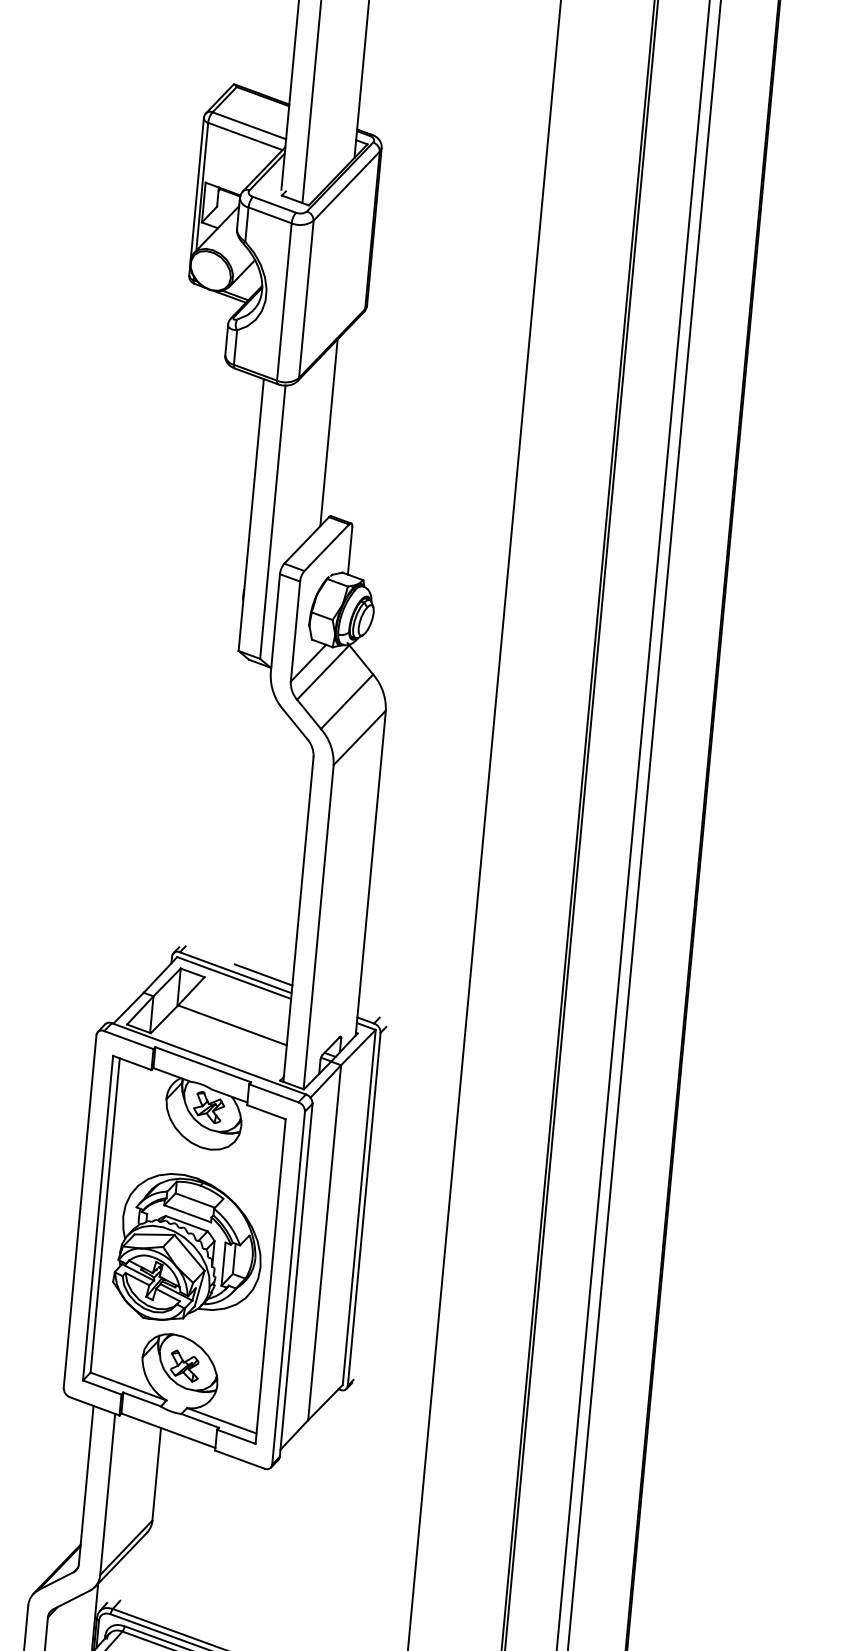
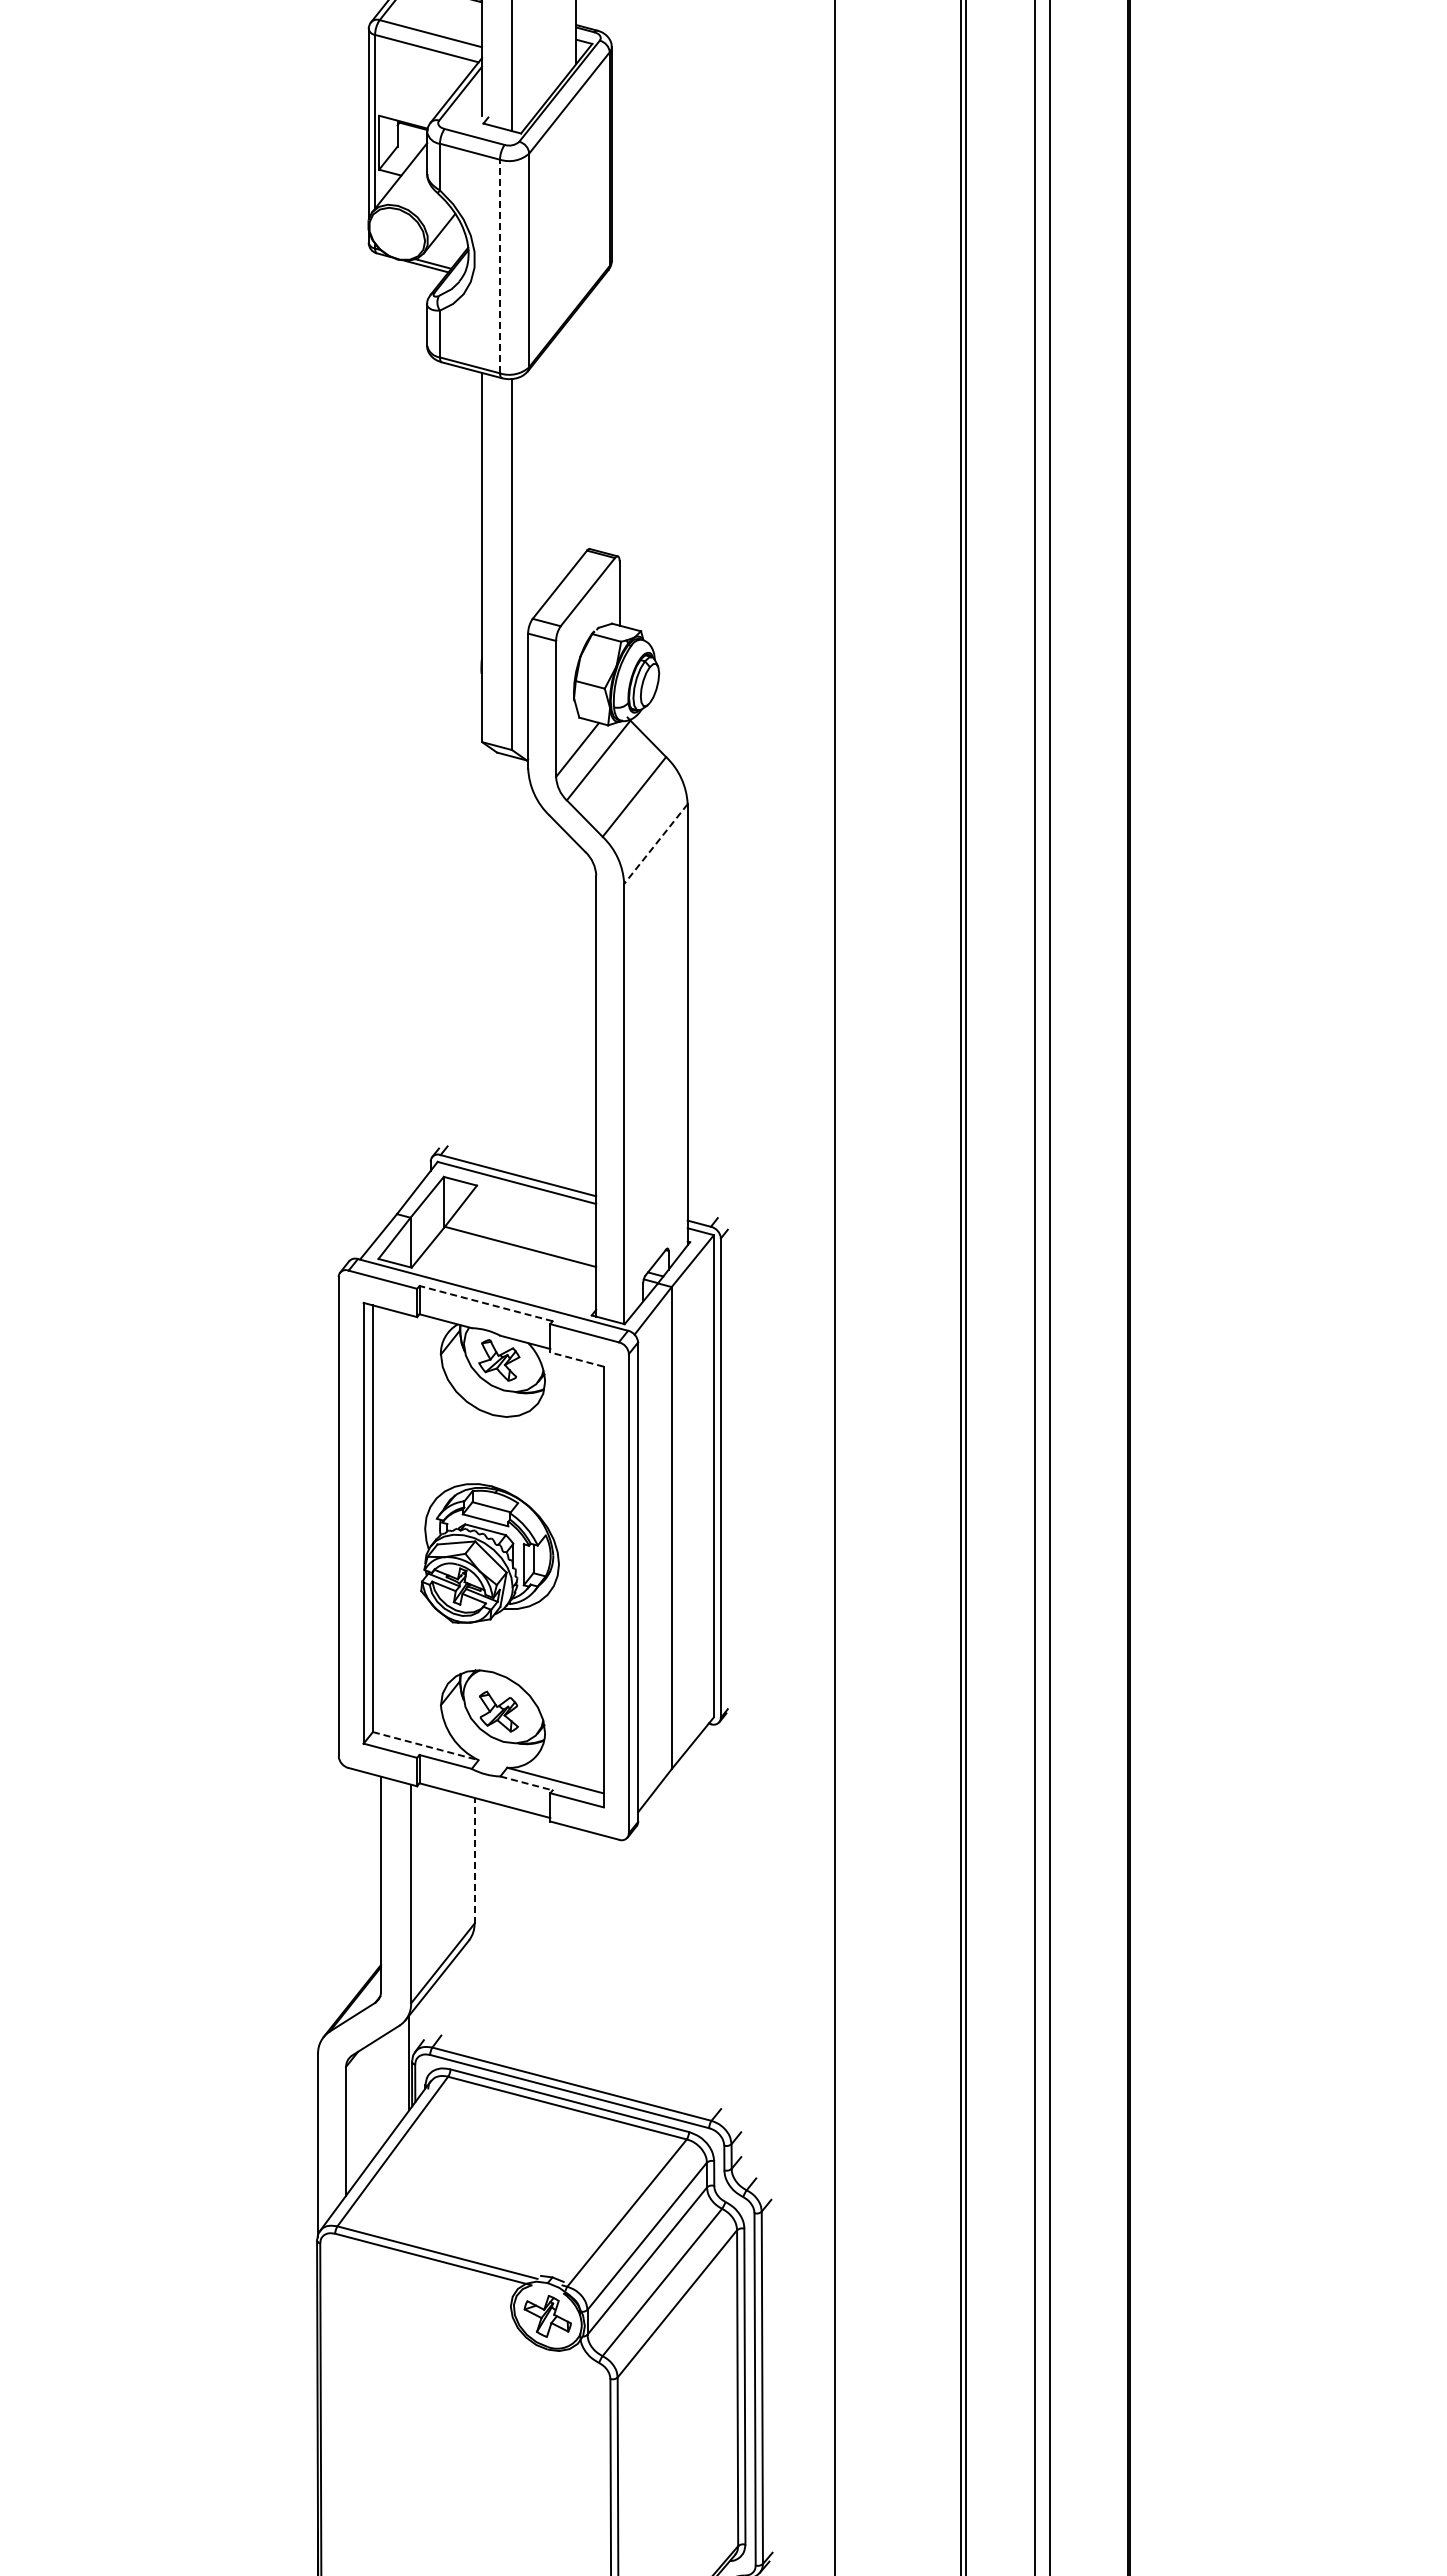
line: (284, 301) -> (500, 266), solid -> dashed
line: (329, 432) -> (576, 436), removed
line: (360, 738) -> (656, 844), solid -> dashed
line: (263, 974) -> (556, 1174), removed
line: (203, 1064) -> (486, 1303), solid -> dashed
line: (266, 1112) -> (577, 1359), solid -> dashed
part: (188, 1249) -> (489, 1553), size x0.7
line: (128, 1386) -> (425, 1746), solid -> dashed
line: (200, 1420) -> (527, 1783), solid -> dashed
line: (156, 1474) -> (474, 1860), solid -> dashed

